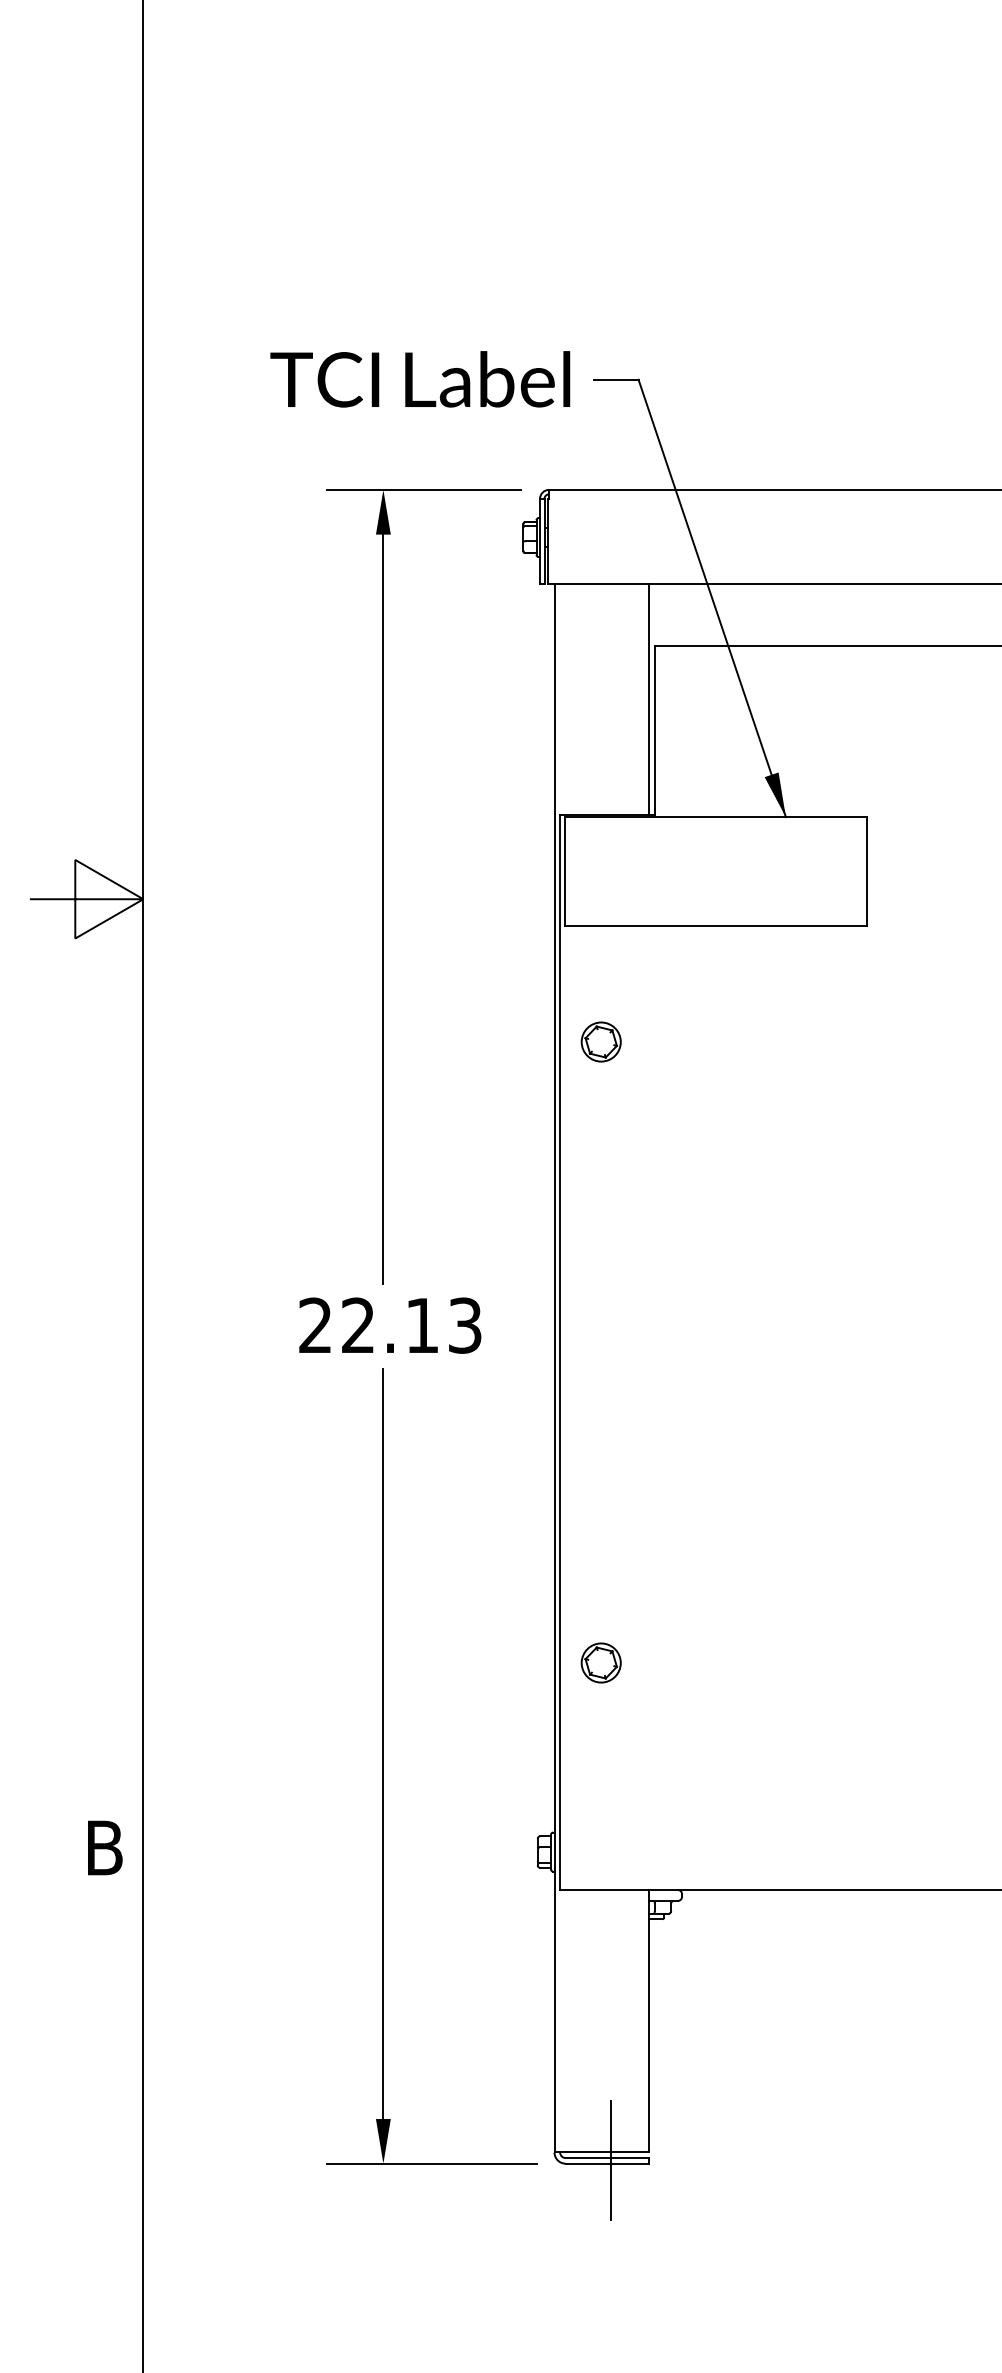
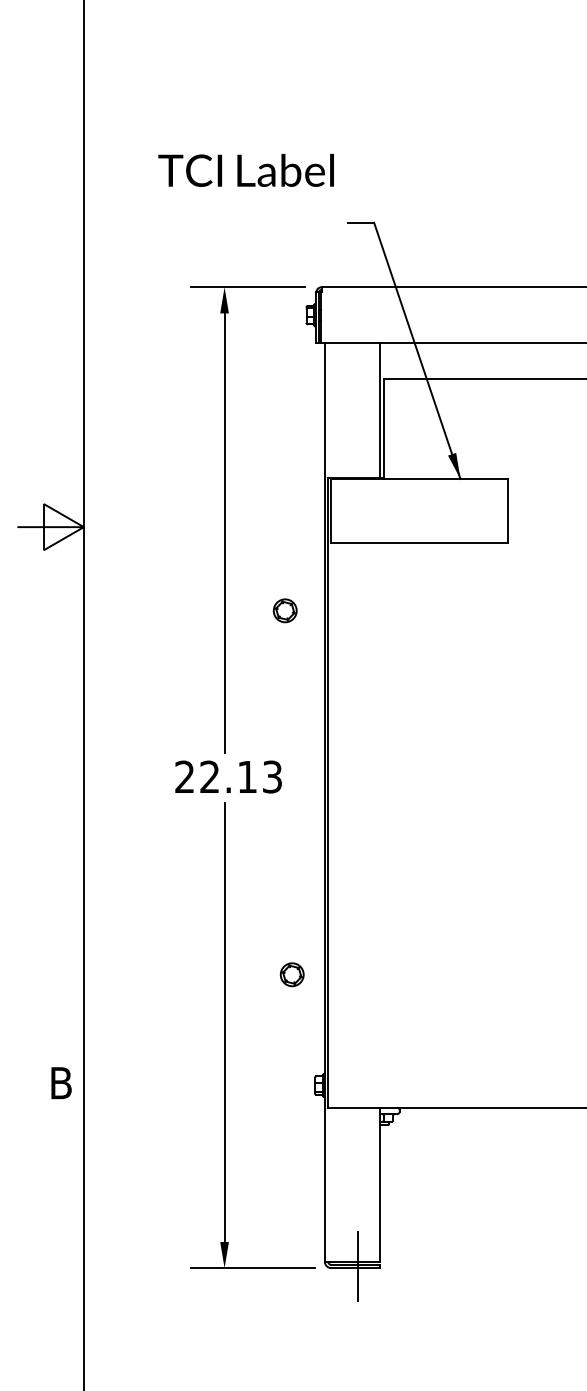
text: (419, 379) -> (245, 170), moved
part: (599, 1041) -> (284, 610), moved
part: (599, 1662) -> (291, 974), moved

